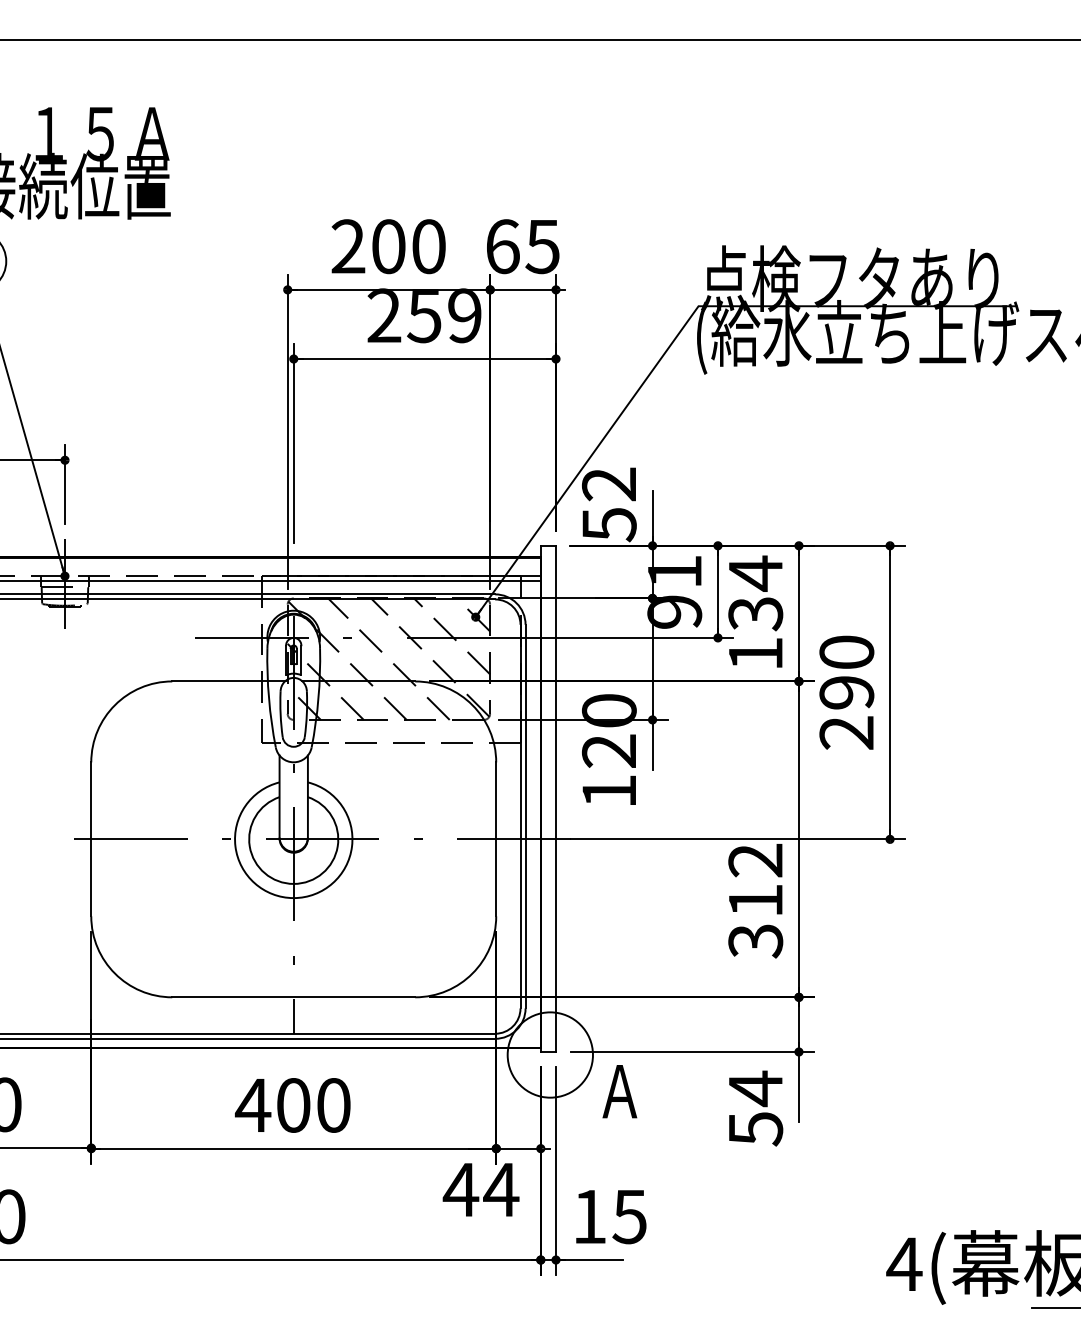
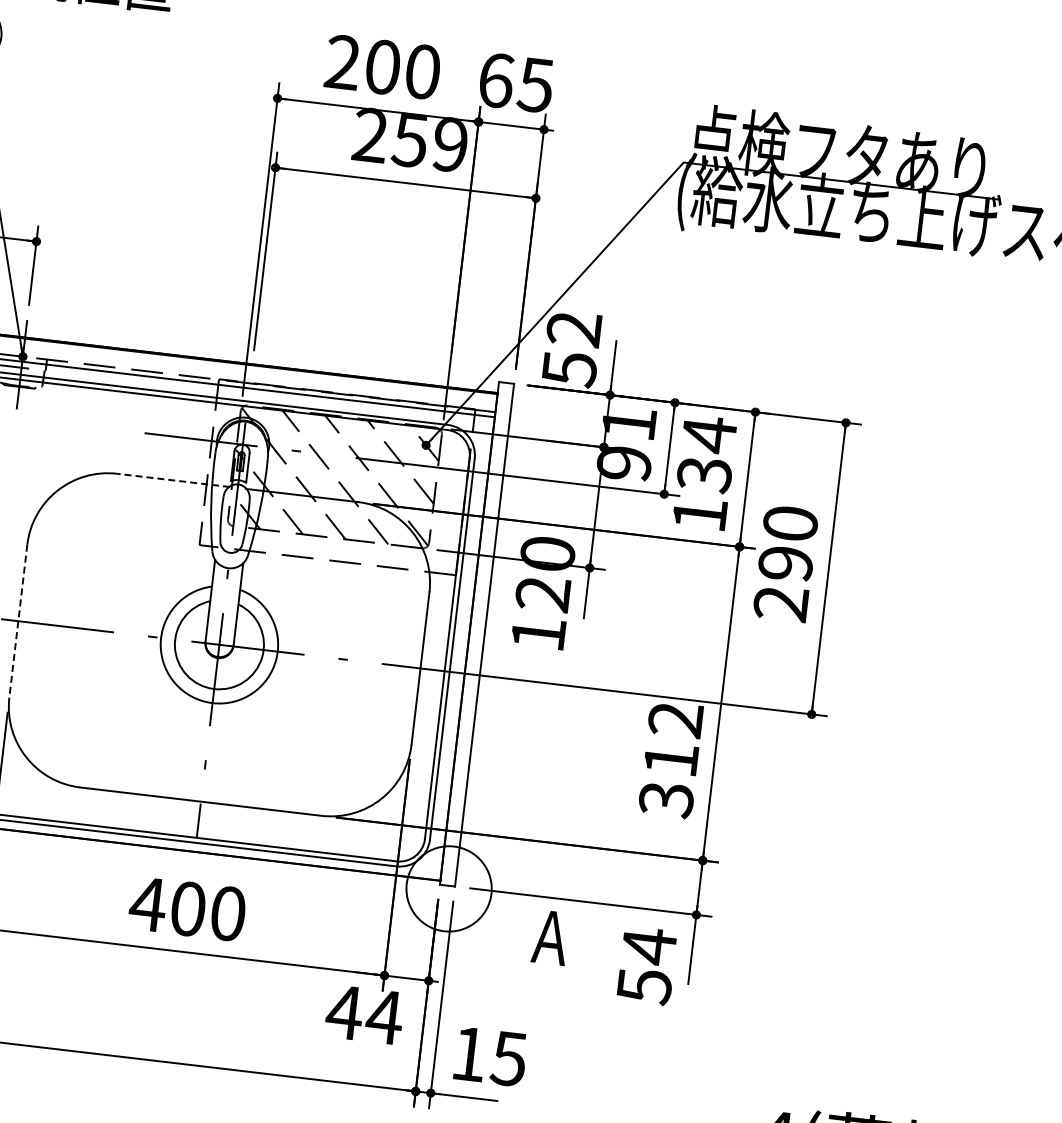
line: (228, 681) -> (173, 480), solid -> dashed
line: (91, 839) -> (18, 621), solid -> dashed
text: (619, 1091) -> (550, 937), moved

